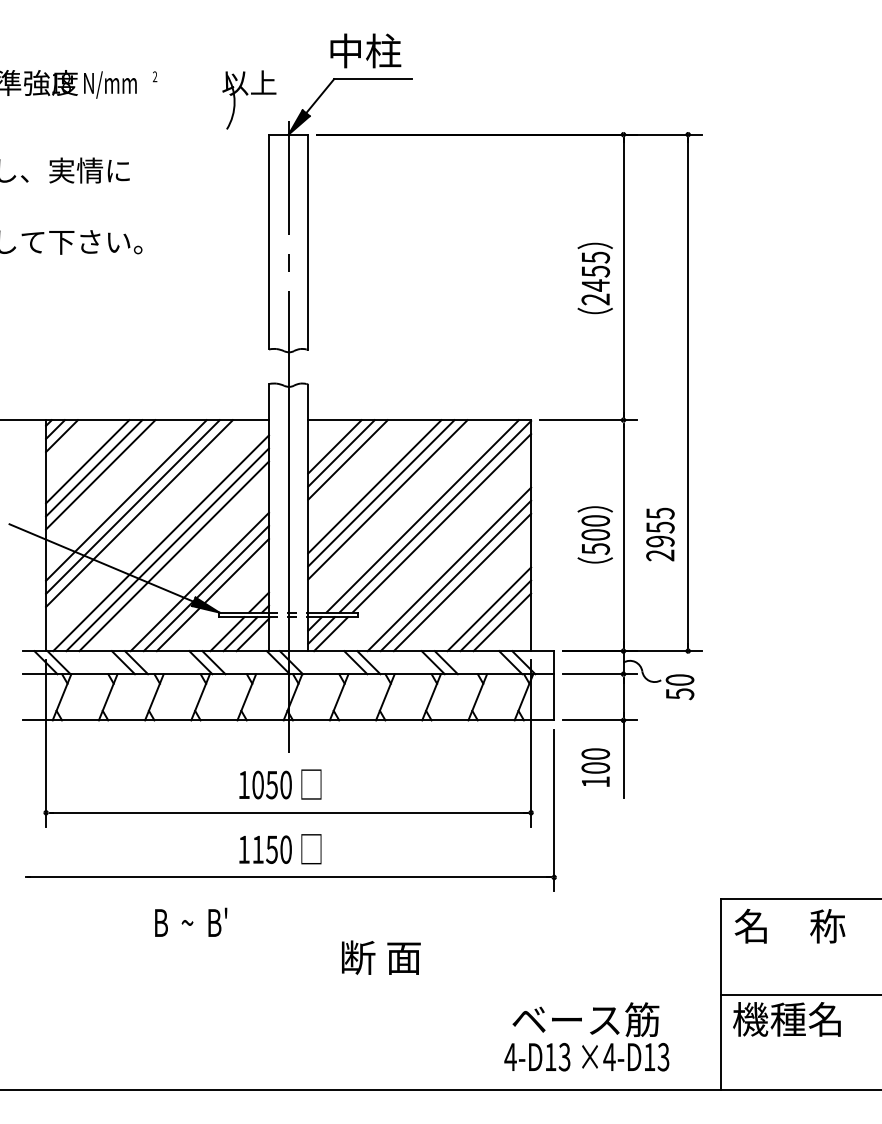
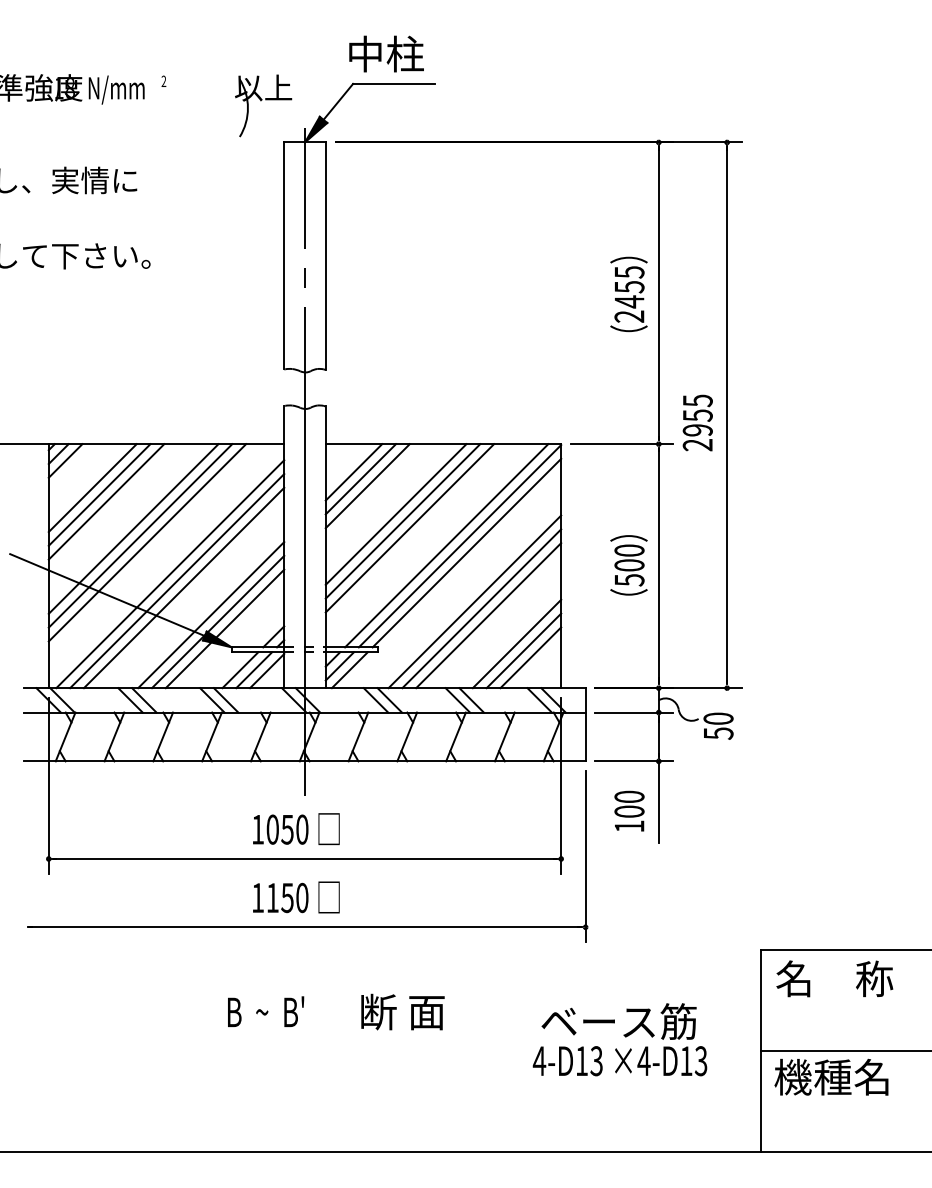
text: (660, 534) -> (697, 422), moved
text: (191, 922) -> (266, 1011), moved
text: (586, 1036) -> (619, 1039), moved

